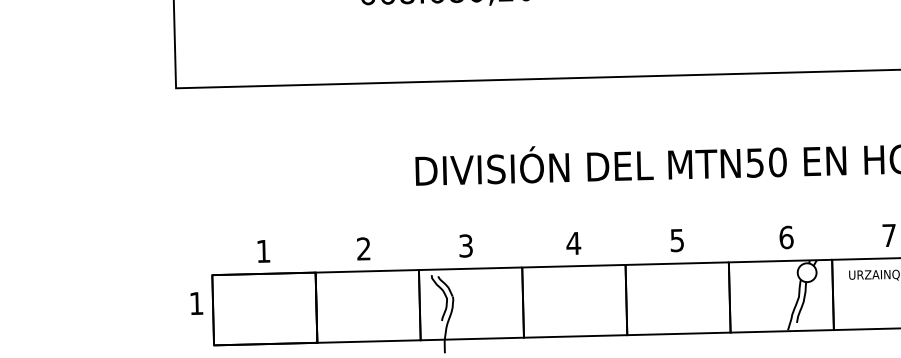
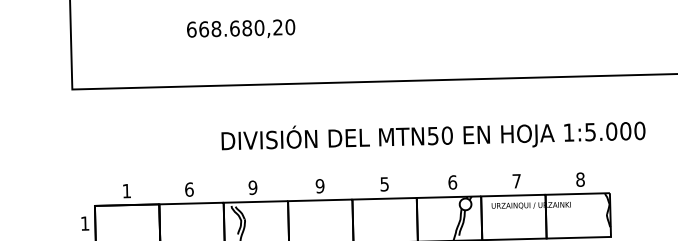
text: (572, 243) -> (319, 186), 4 -> 9
text: (465, 245) -> (252, 187), 3 -> 9
text: (364, 248) -> (189, 189), 2 -> 6

